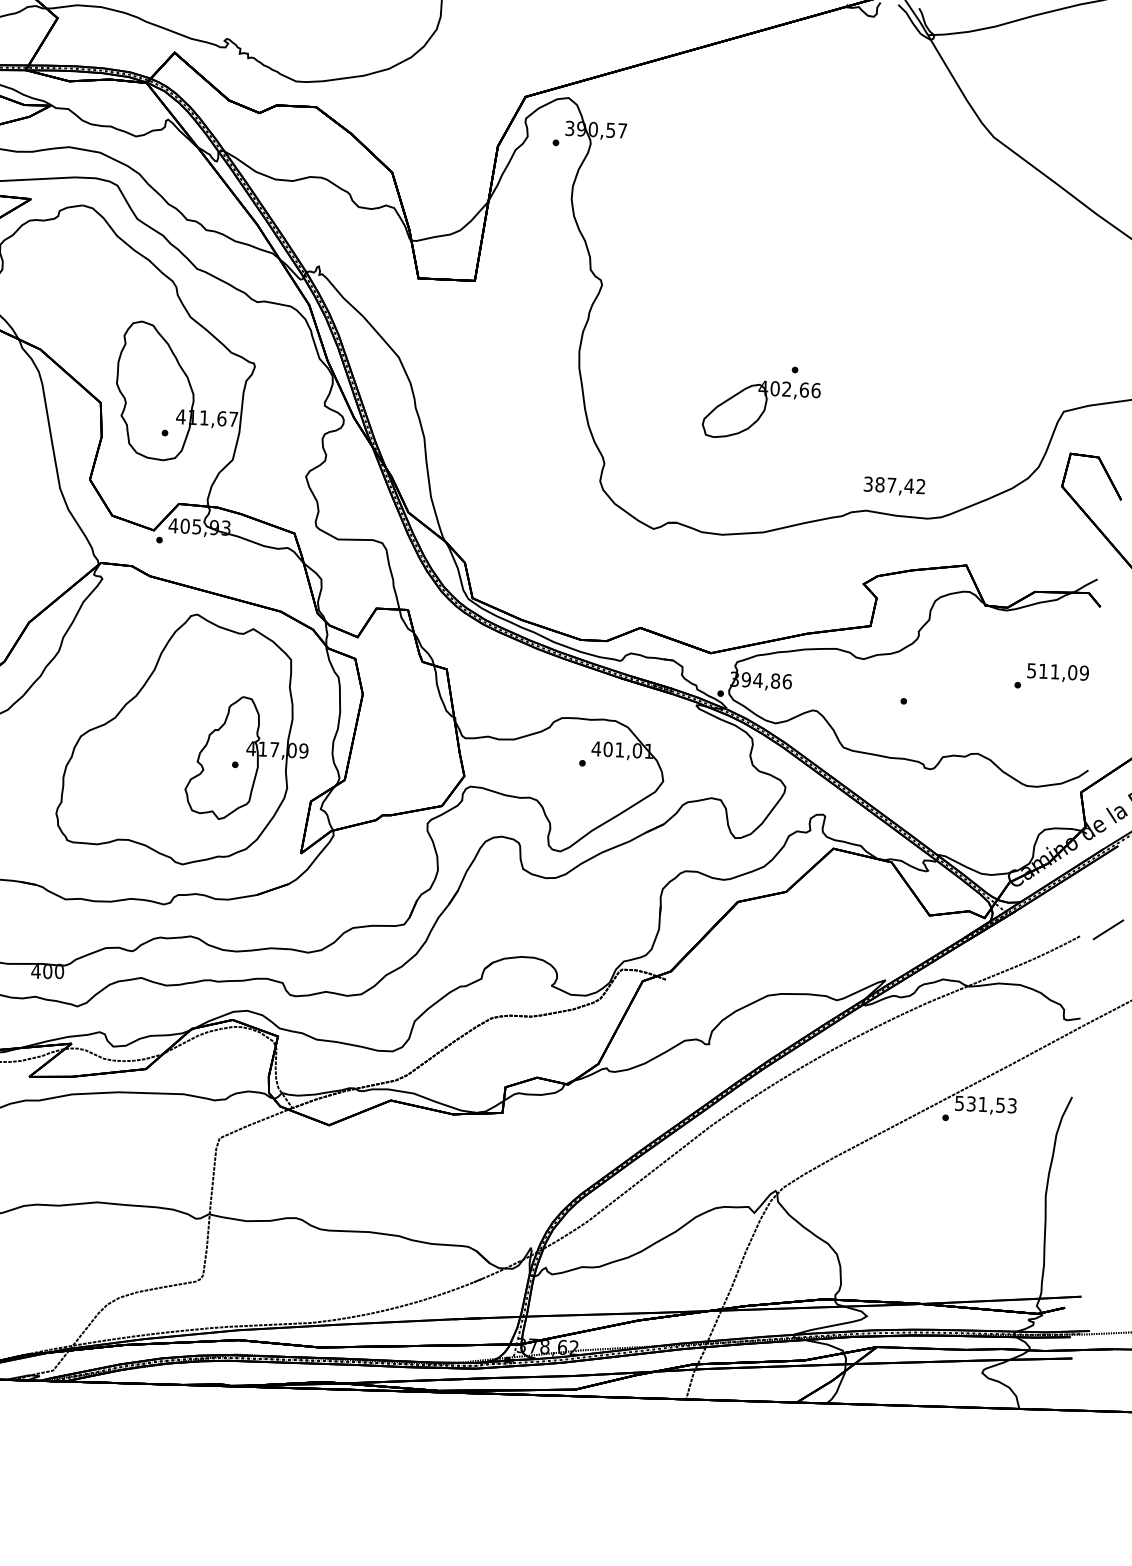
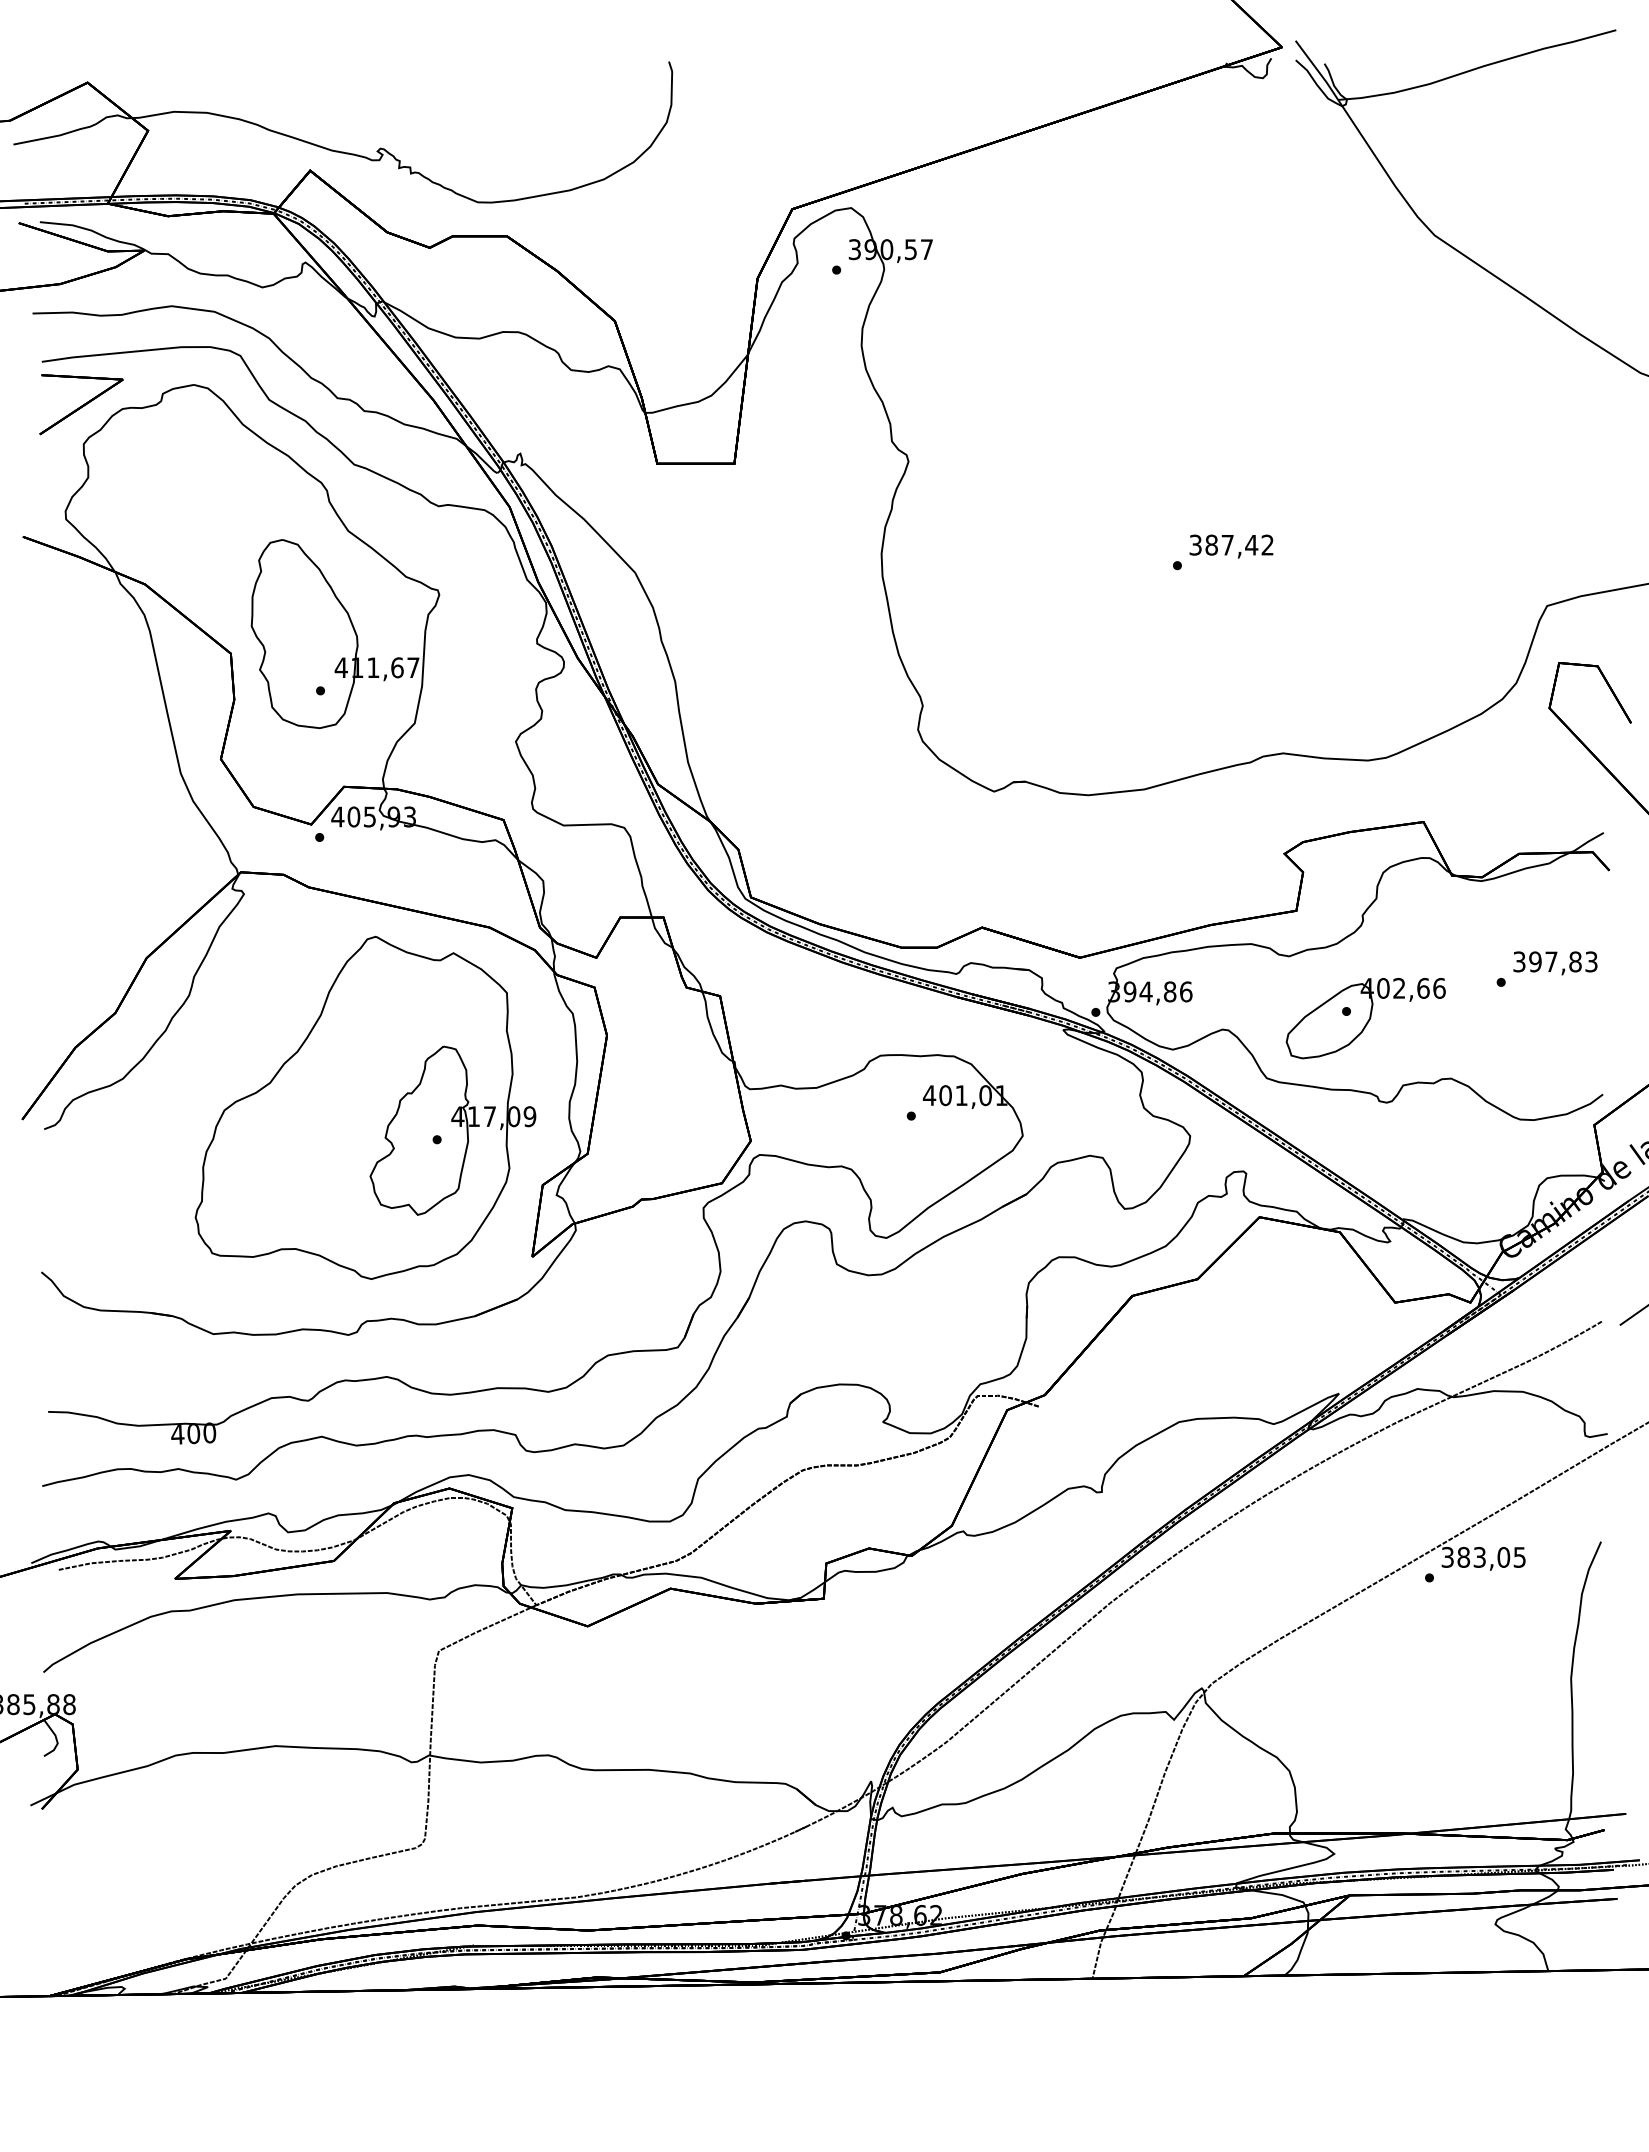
part: (761, 410) -> (1365, 1018), moved
text: (894, 486) -> (1231, 546), moved
text: (1058, 671) -> (1555, 961), 511,09 -> 397,83
text: (985, 1103) -> (1483, 1556), 531,53 -> 383,05

